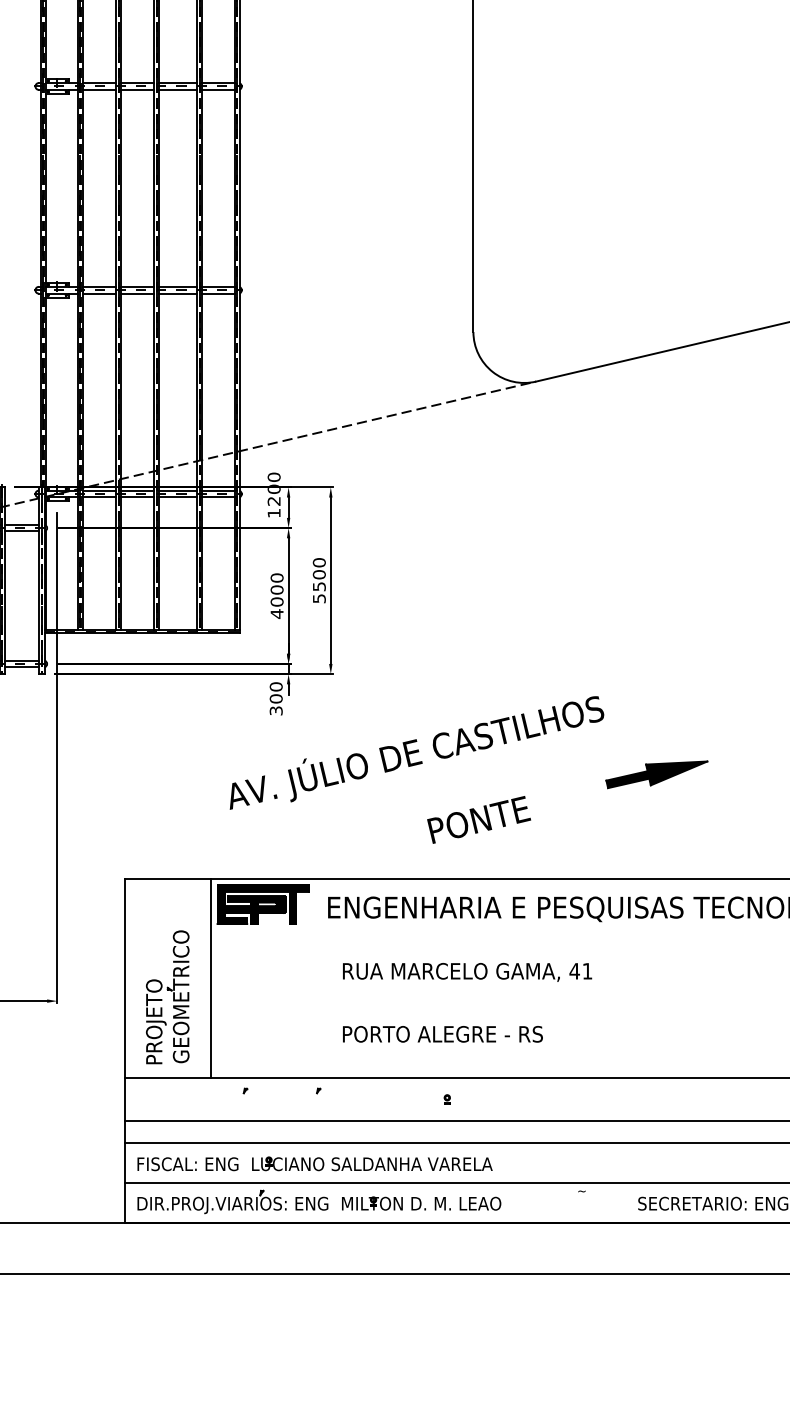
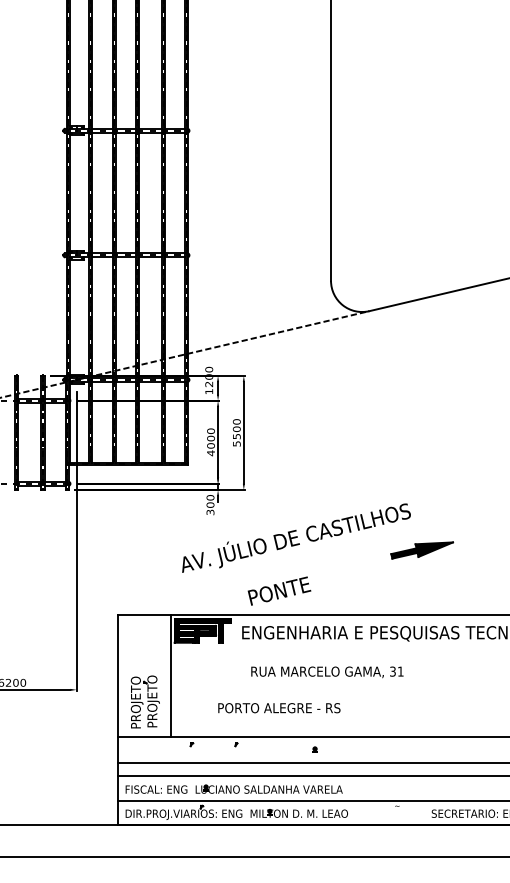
part: (655, 774) -> (421, 550), moved
text: (479, 818) -> (279, 590), moved
text: (573, 971) -> (392, 671), 41 -> 31
text: (183, 995) -> (153, 686), GEOMETRICO -> PROJETO
text: (443, 1034) -> (279, 708), moved

